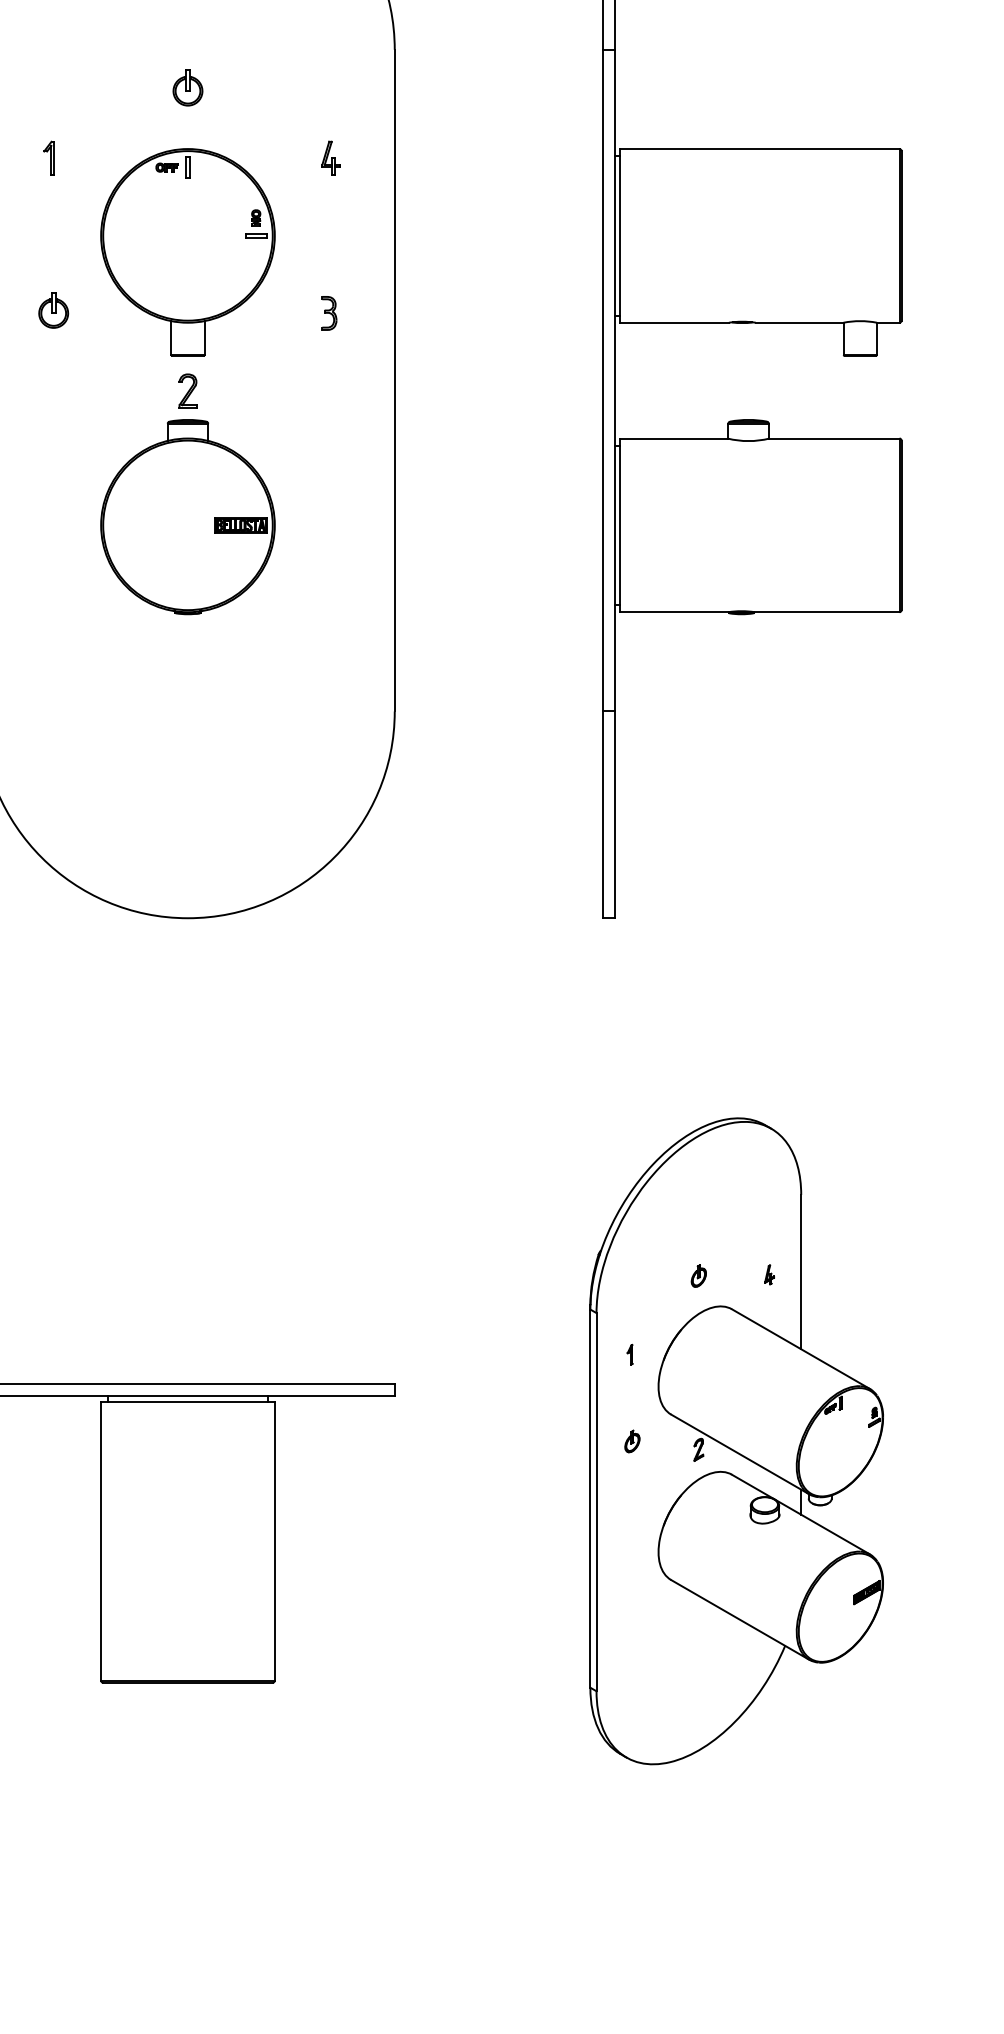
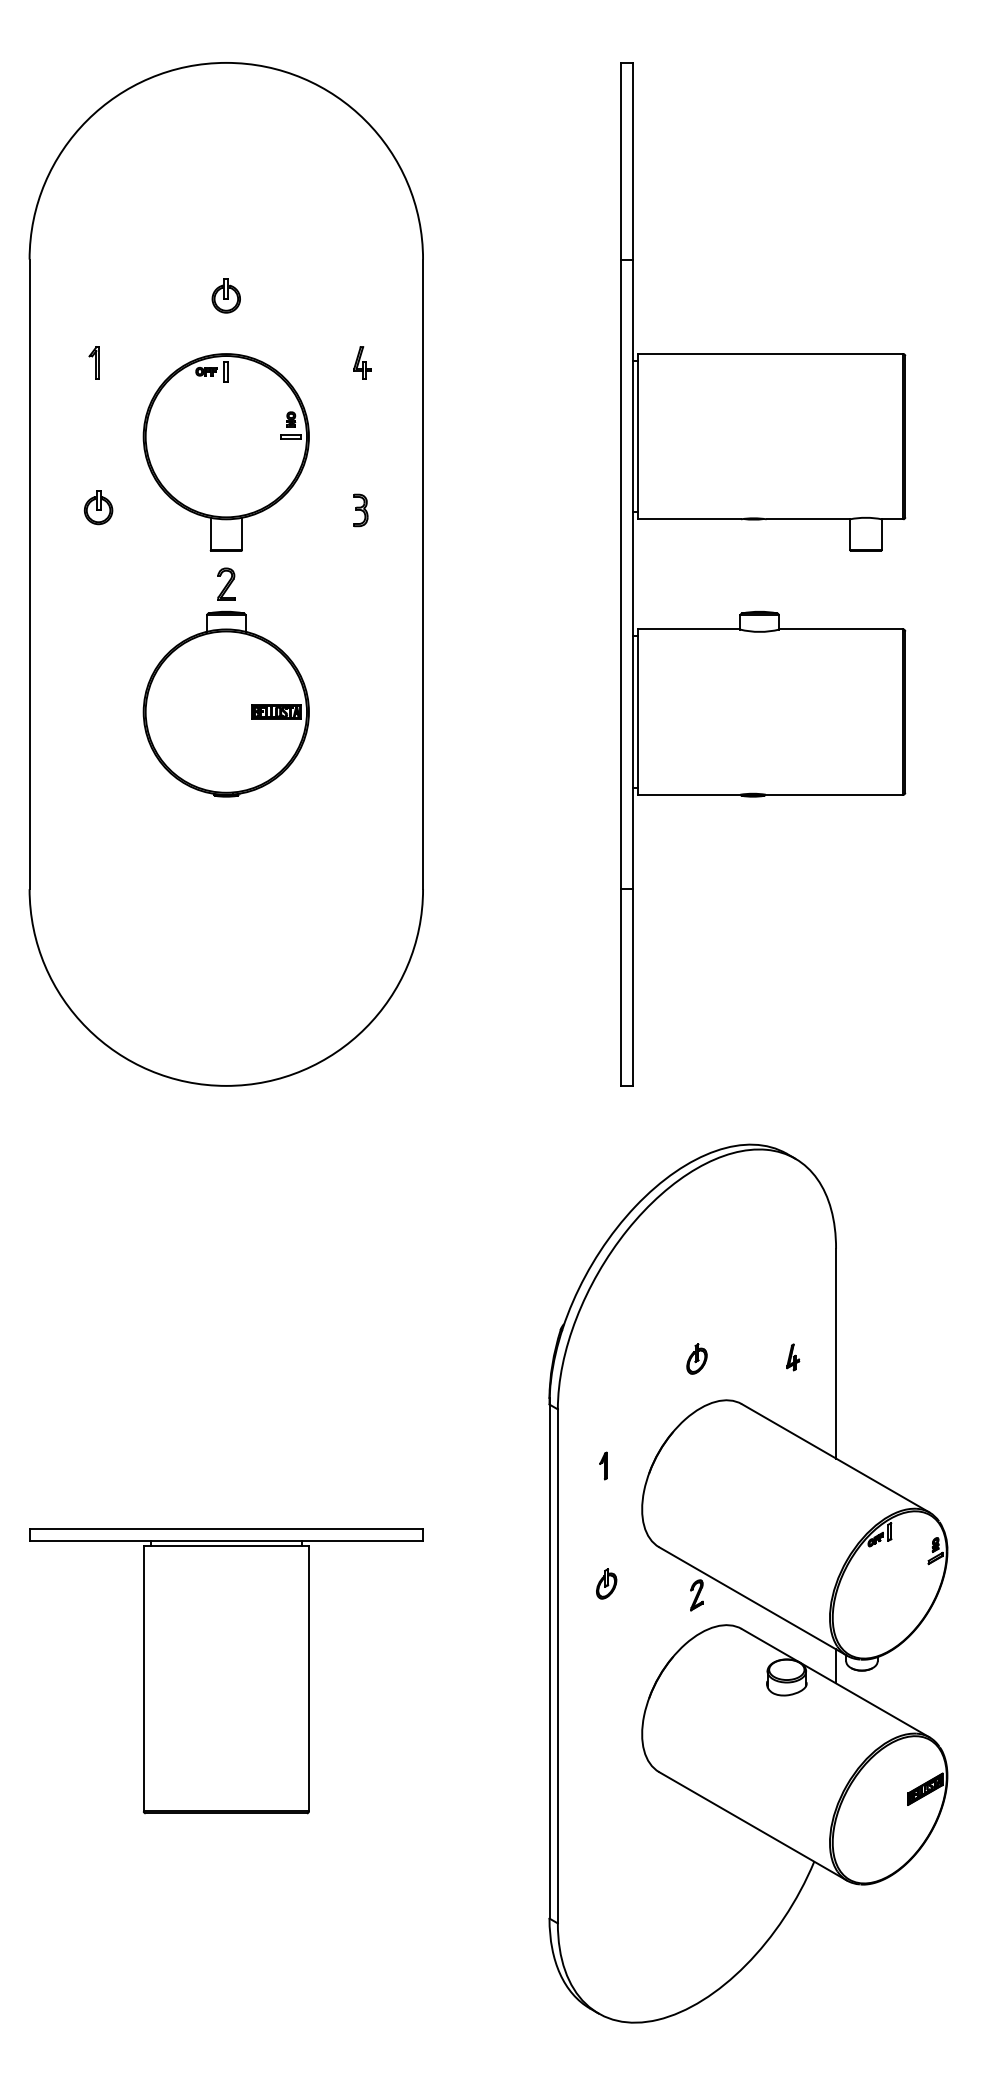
part: (736, 1441) -> (748, 1583), size x1.43

